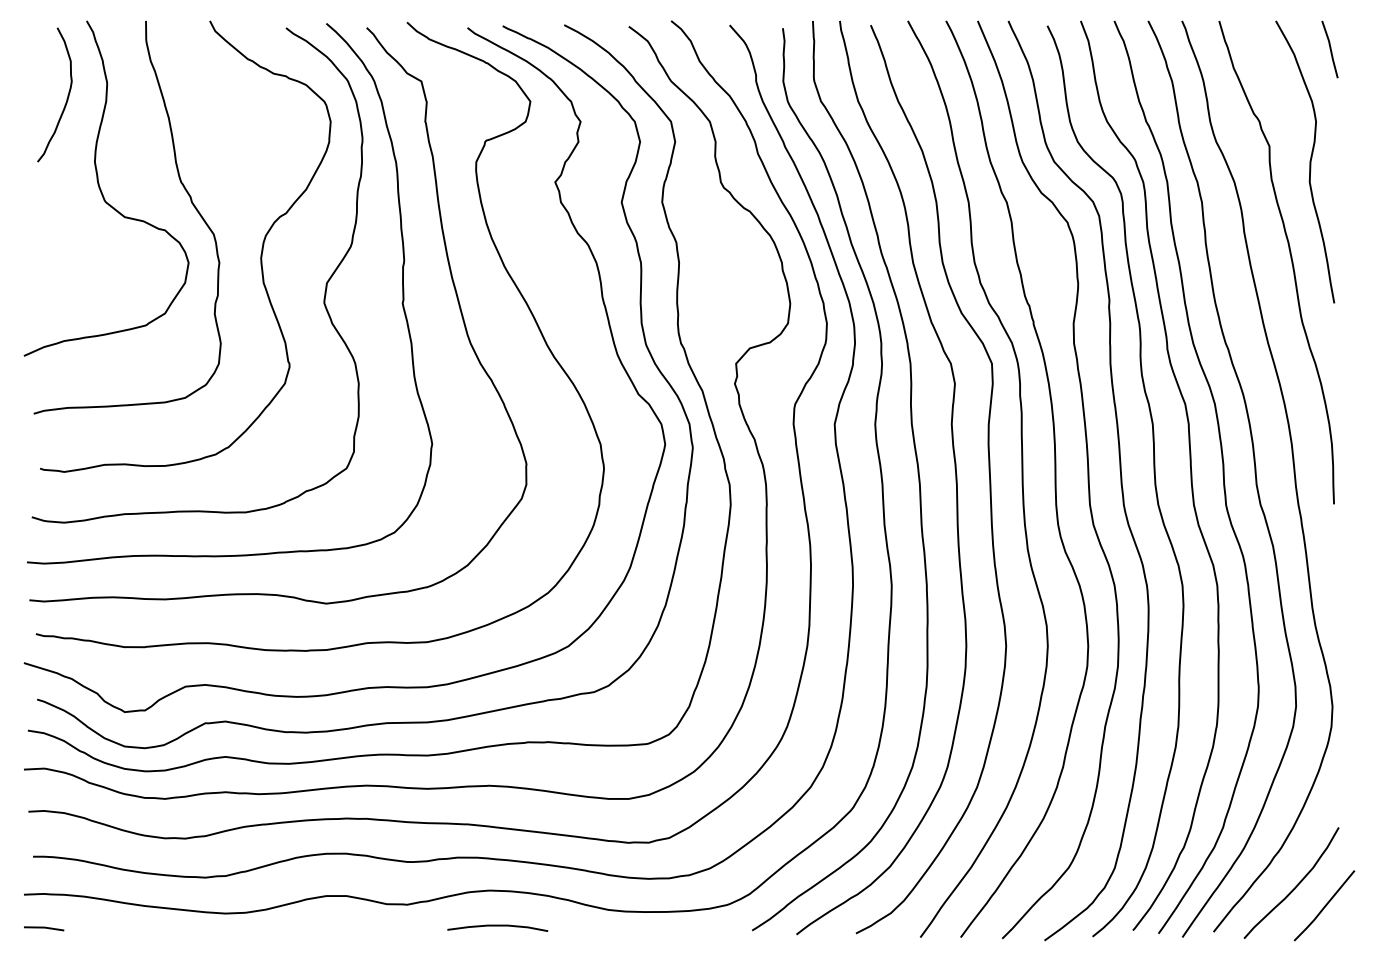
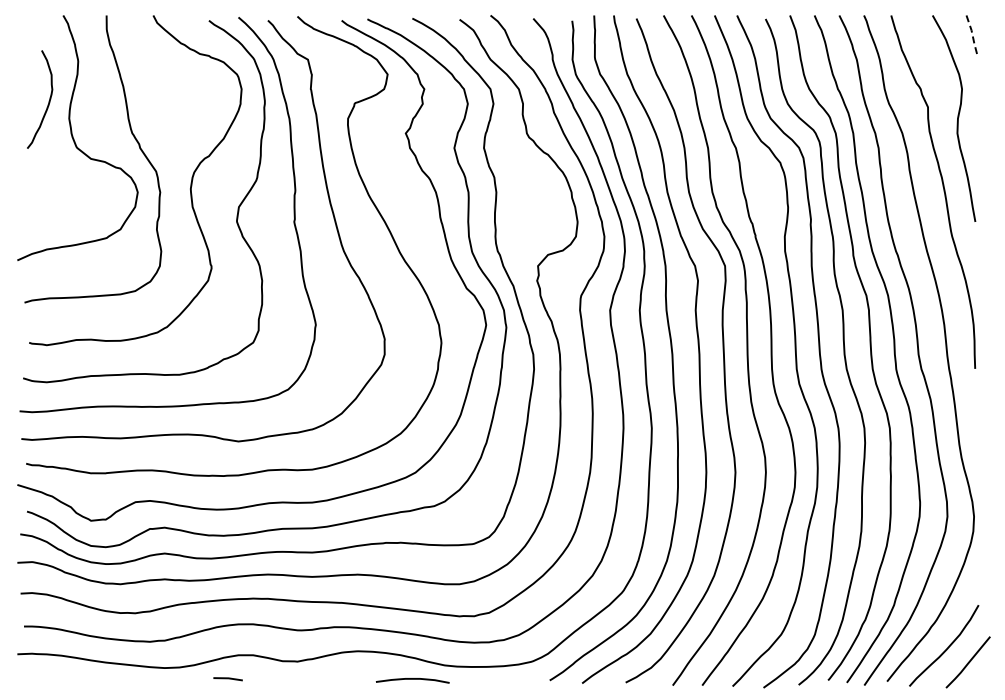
line: (1330, 51) -> (972, 37), solid -> dashed
curve: (66, 97) -> (48, 101), moved
curve: (497, 926) -> (412, 679), moved
line: (43, 929) -> (227, 679), moved

